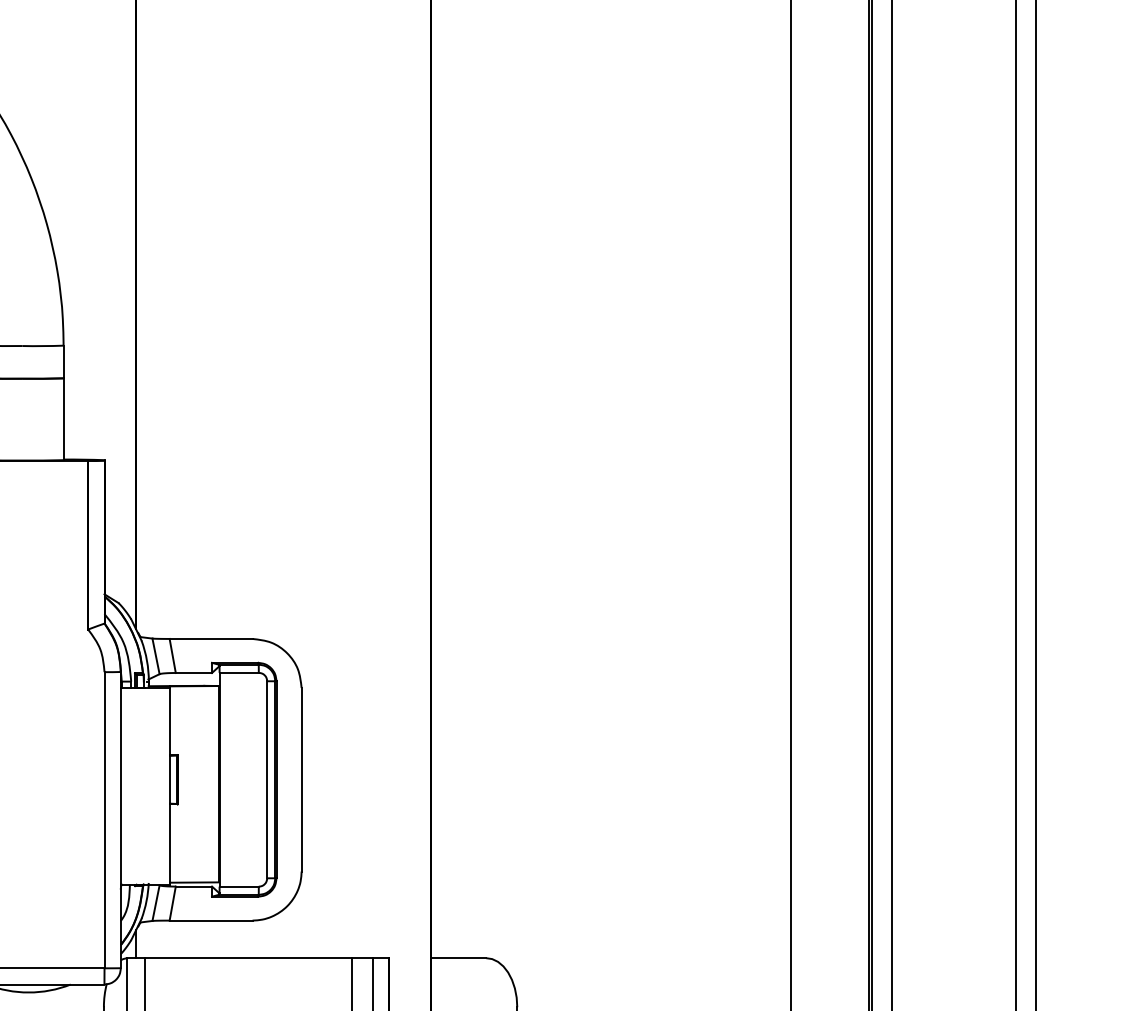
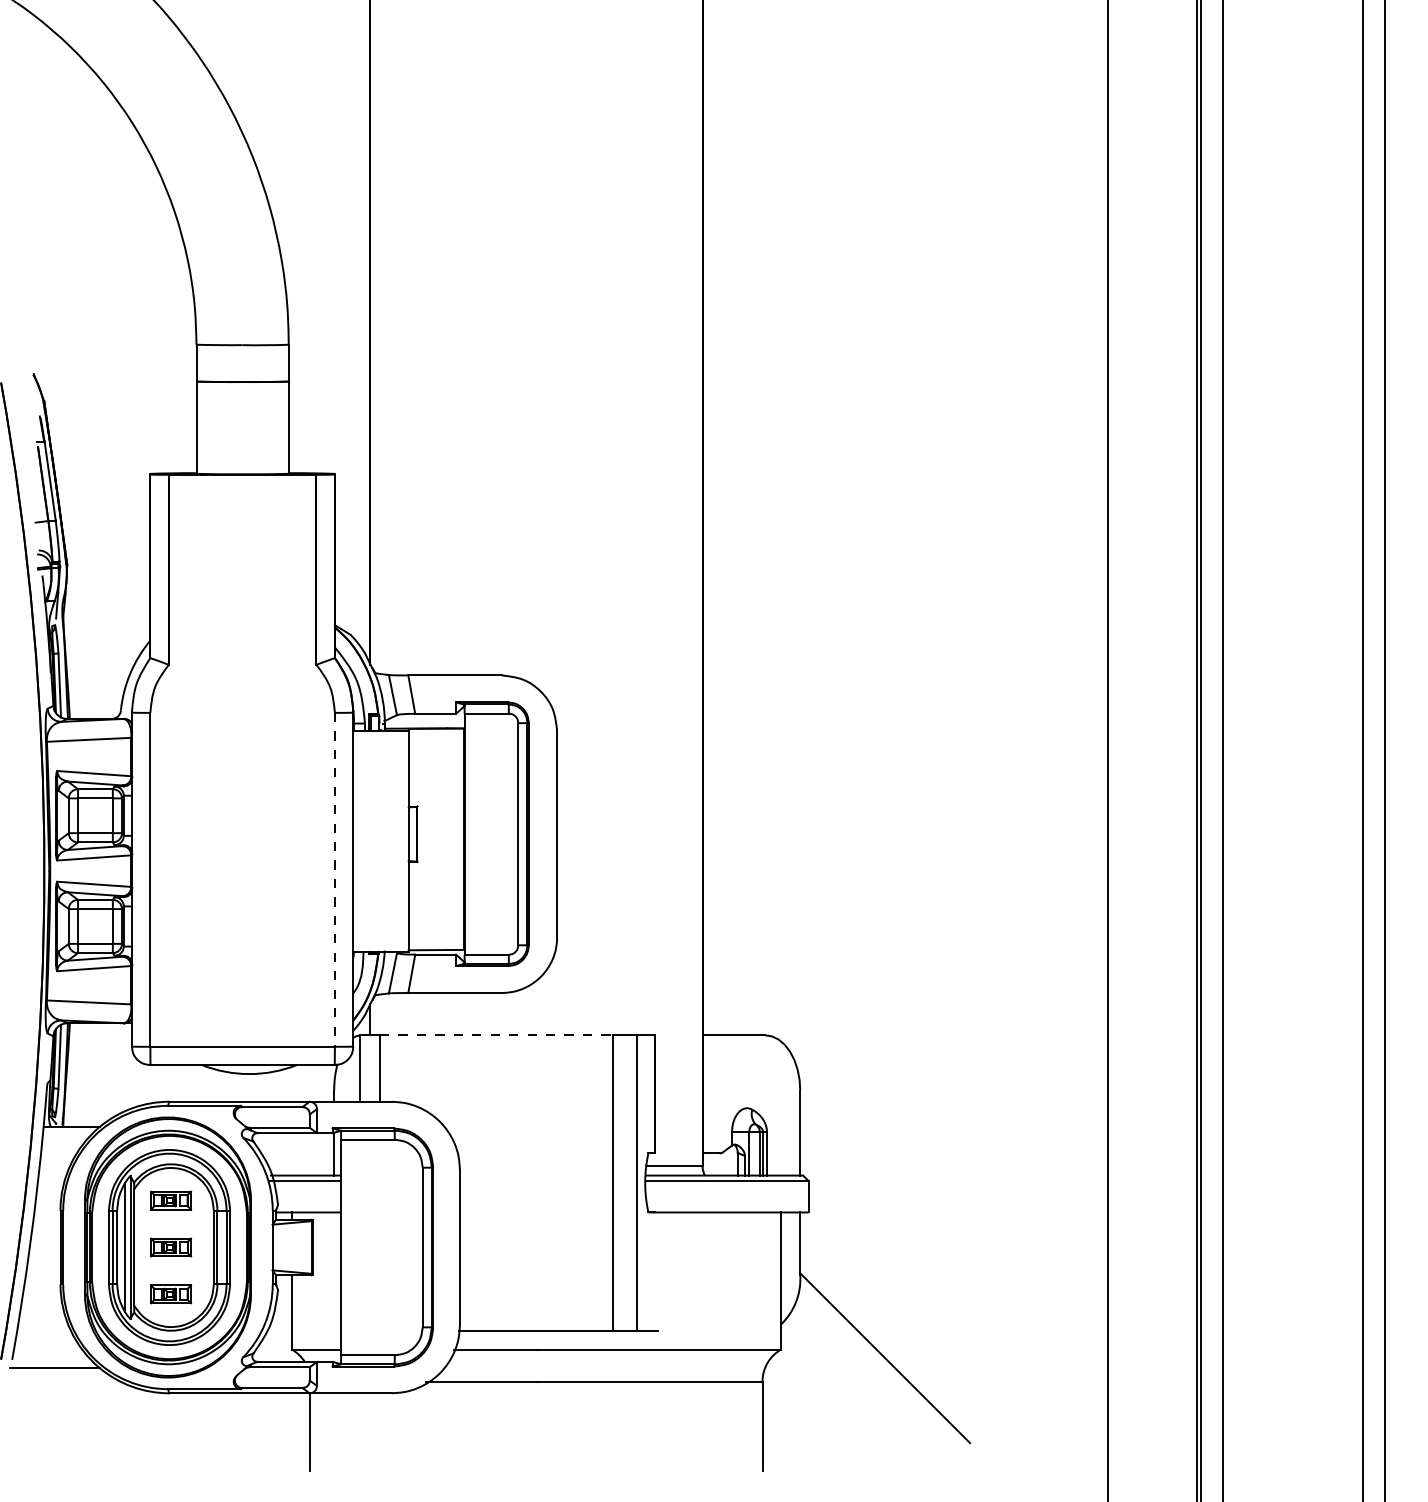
line: (104, 819) -> (334, 879), solid -> dashed
line: (247, 958) -> (496, 1035), solid -> dashed

